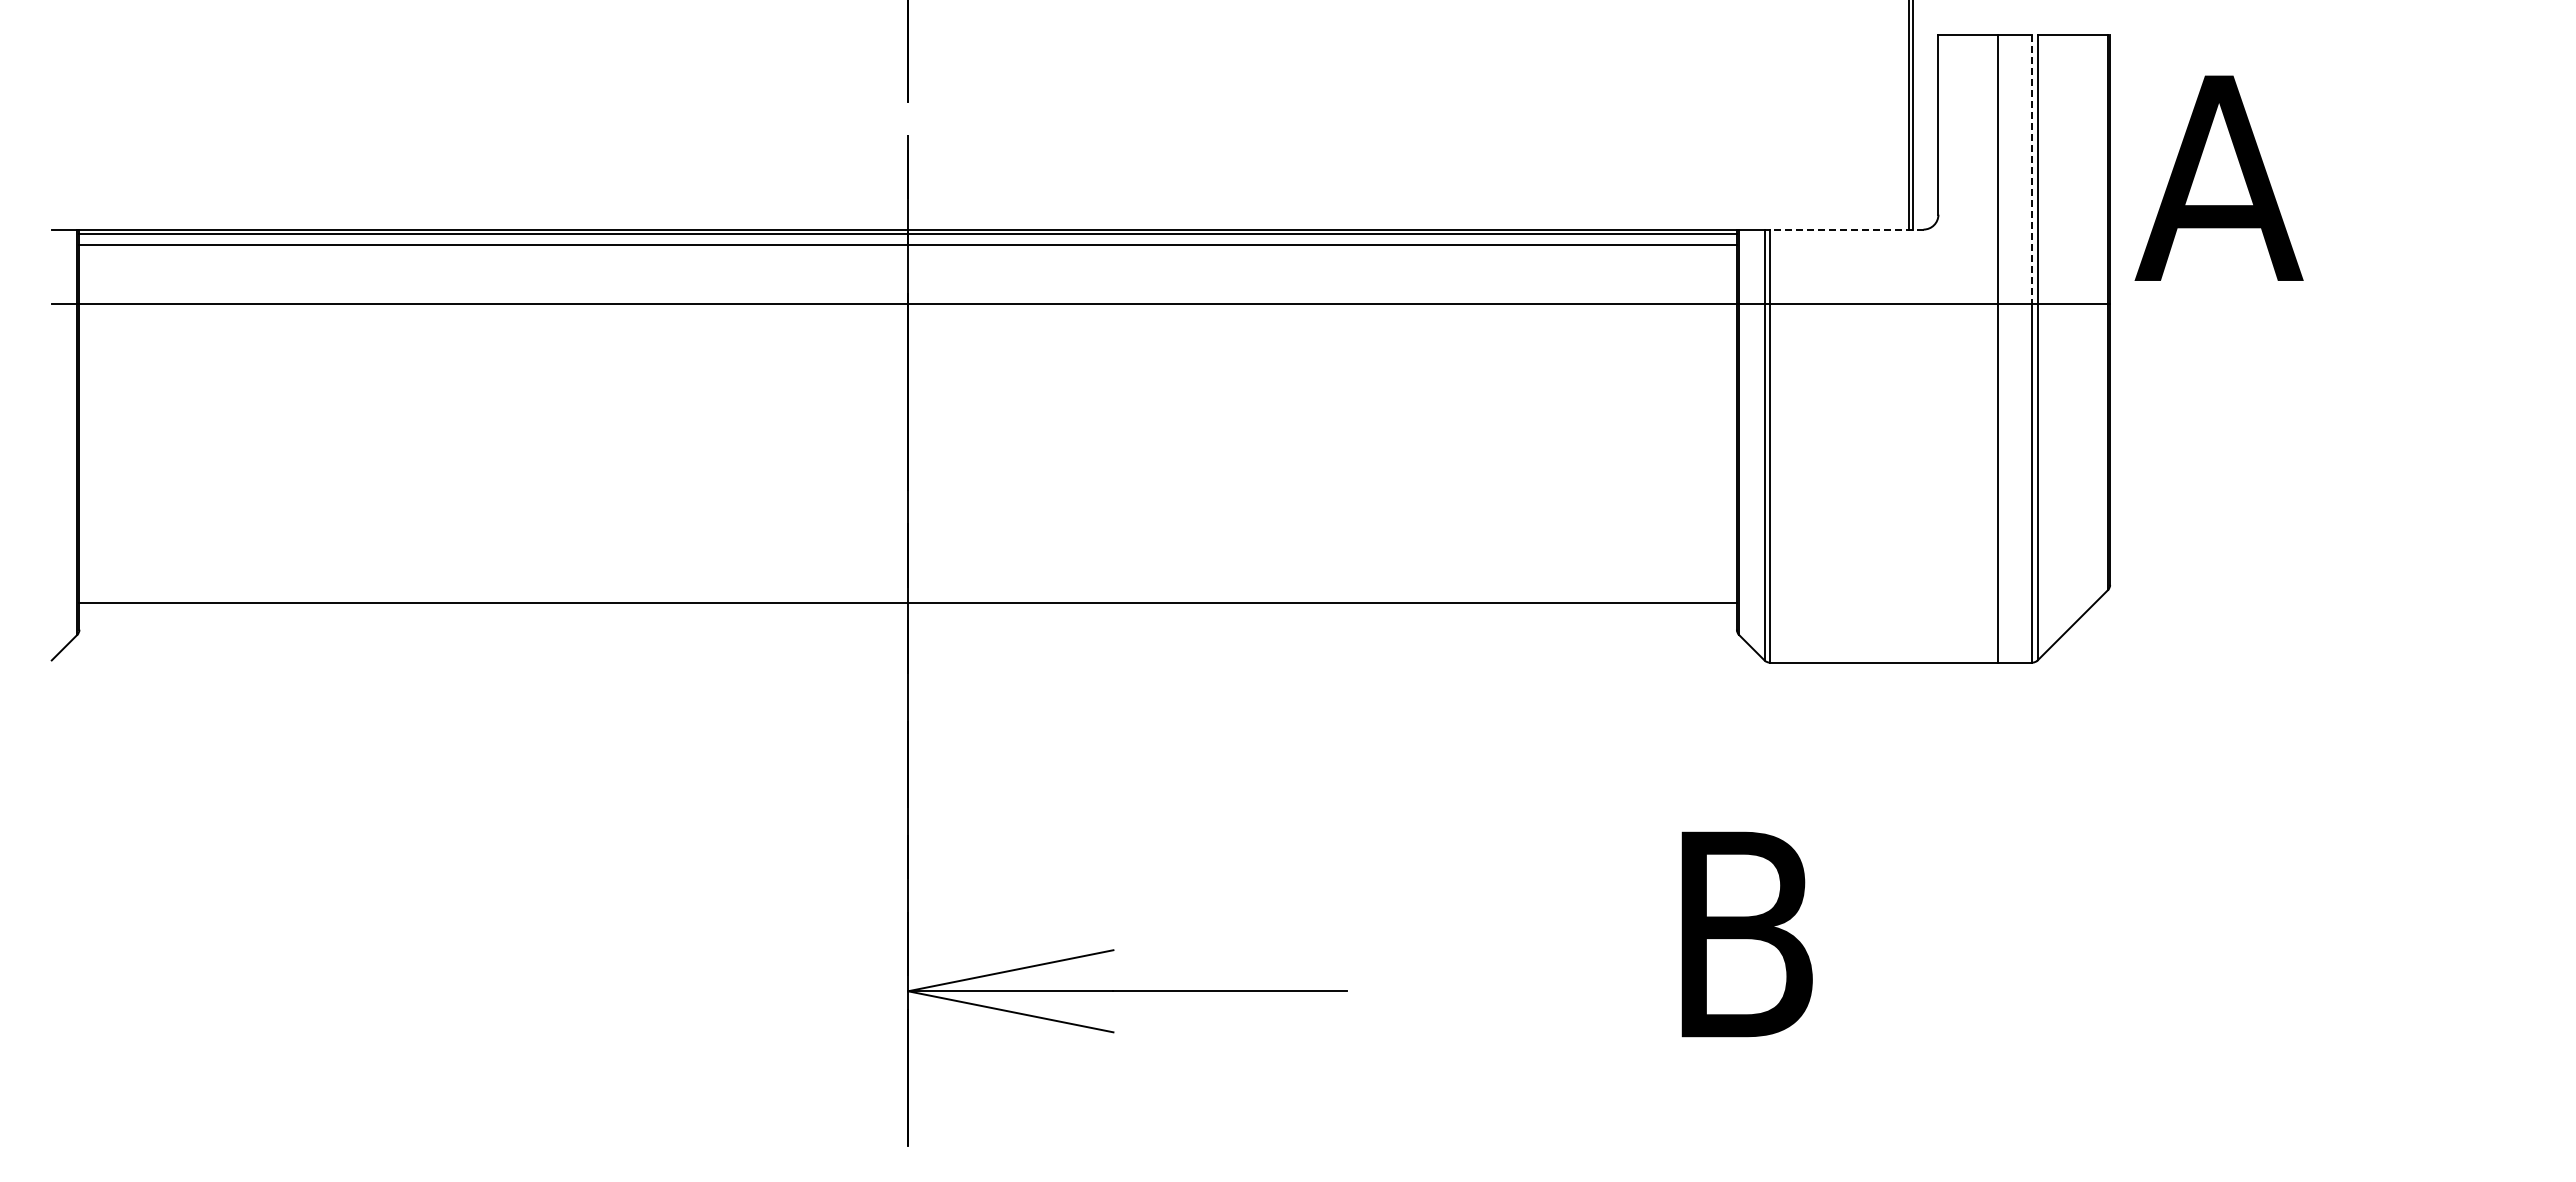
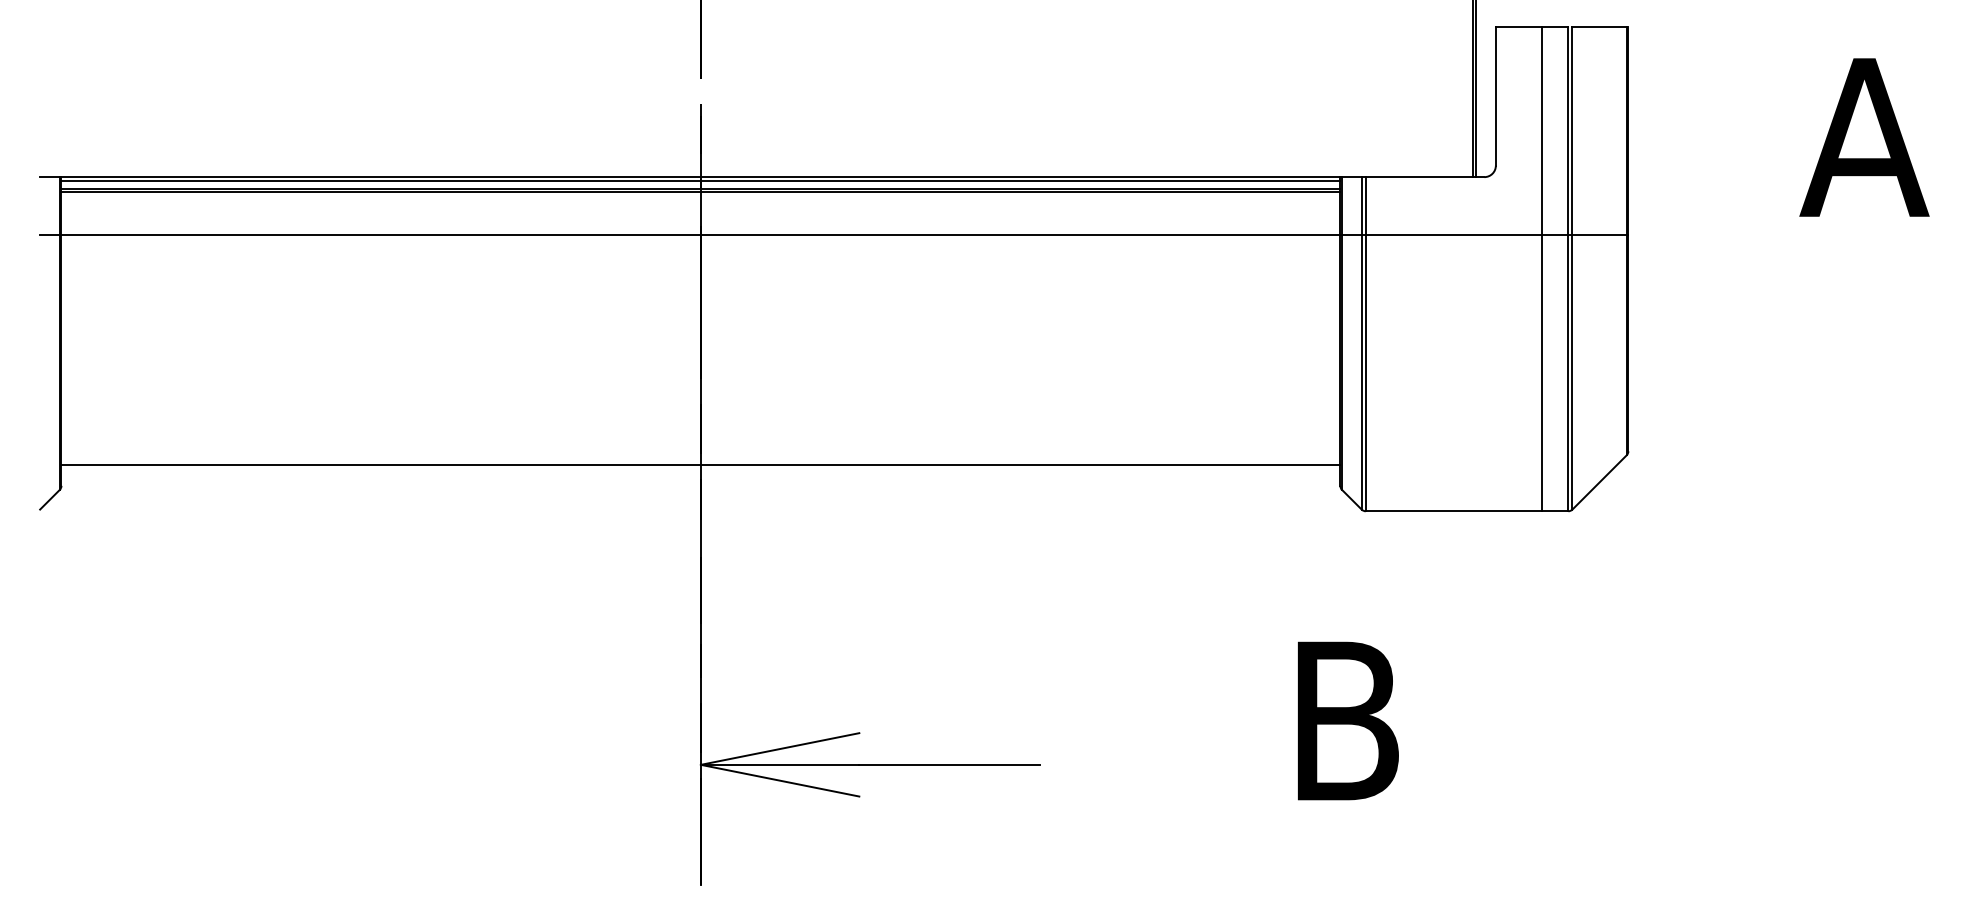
line: (2032, 170) -> (1568, 131), dashed -> solid
text: (2218, 177) -> (1863, 136), moved
line: (1846, 229) -> (1424, 177), dashed -> solid
line: (907, 249) -> (700, 192), added

